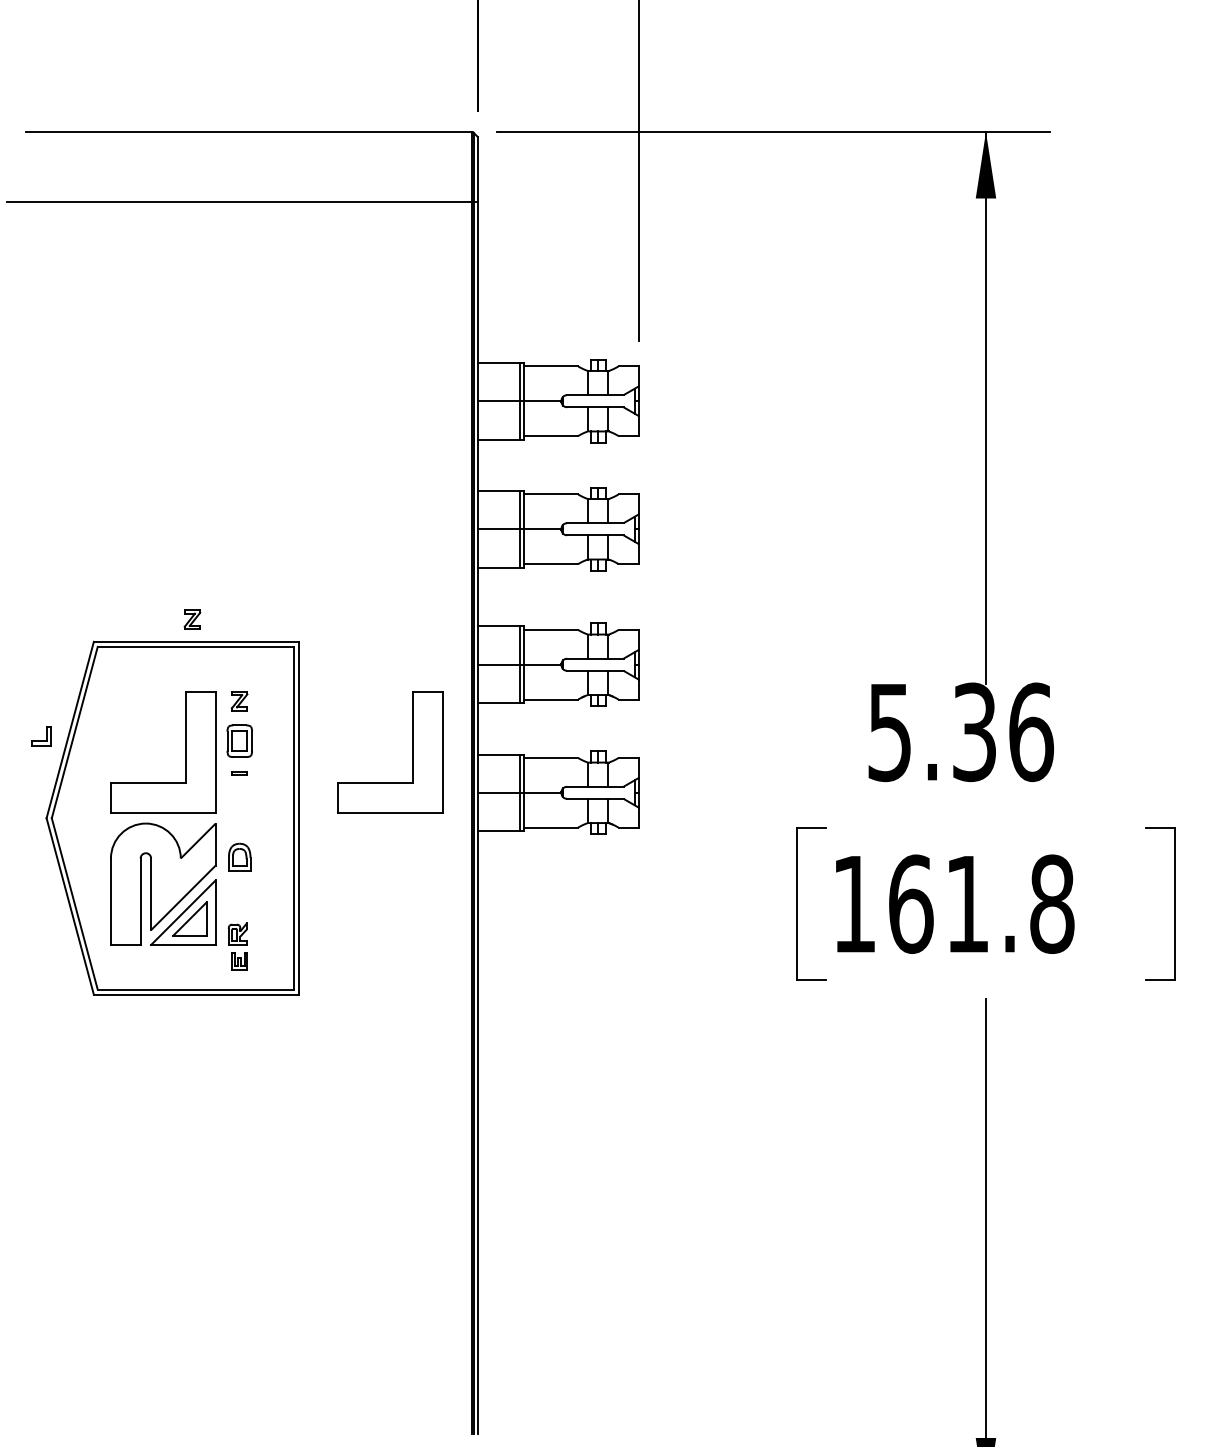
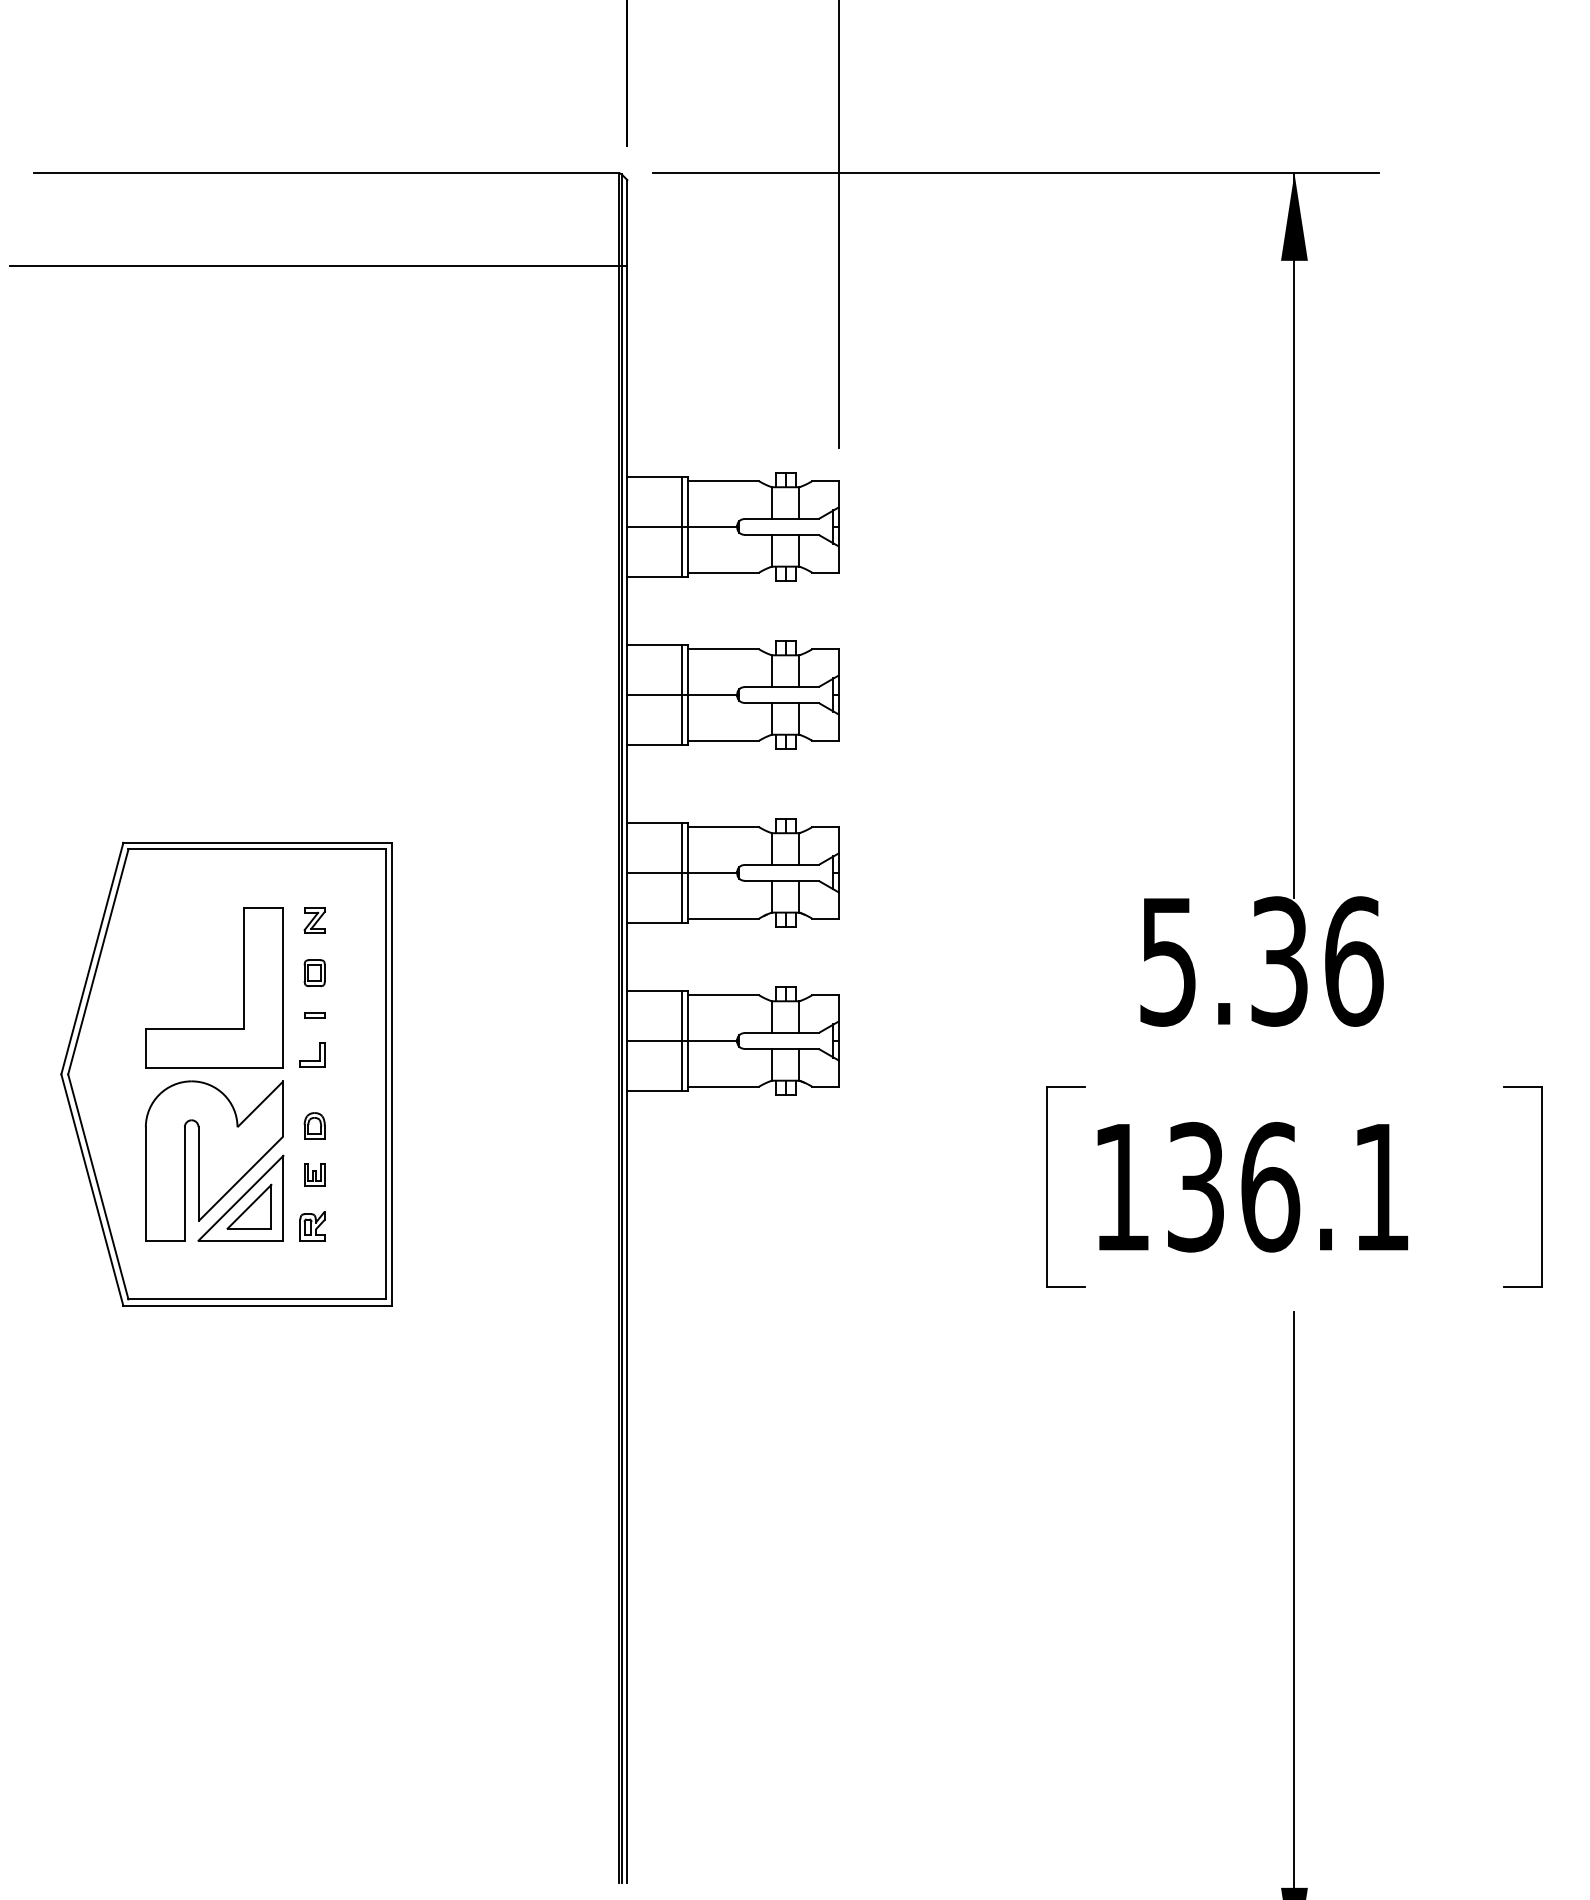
part: (192, 619) -> (252, 813), removed
part: (41, 736) -> (312, 1054), moved
part: (239, 740) -> (314, 972), size x0.62
part: (412, 752) -> (541, 987), removed
part: (239, 857) -> (314, 1125), size x0.71
text: (981, 904) -> (1288, 1187), 161.8 -> 136.1
part: (239, 960) -> (314, 1174), moved

